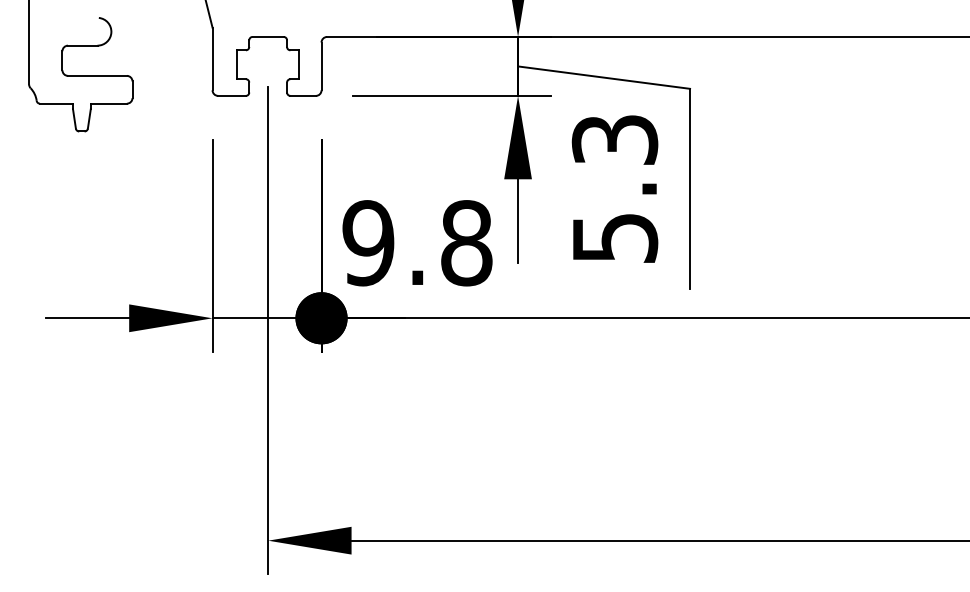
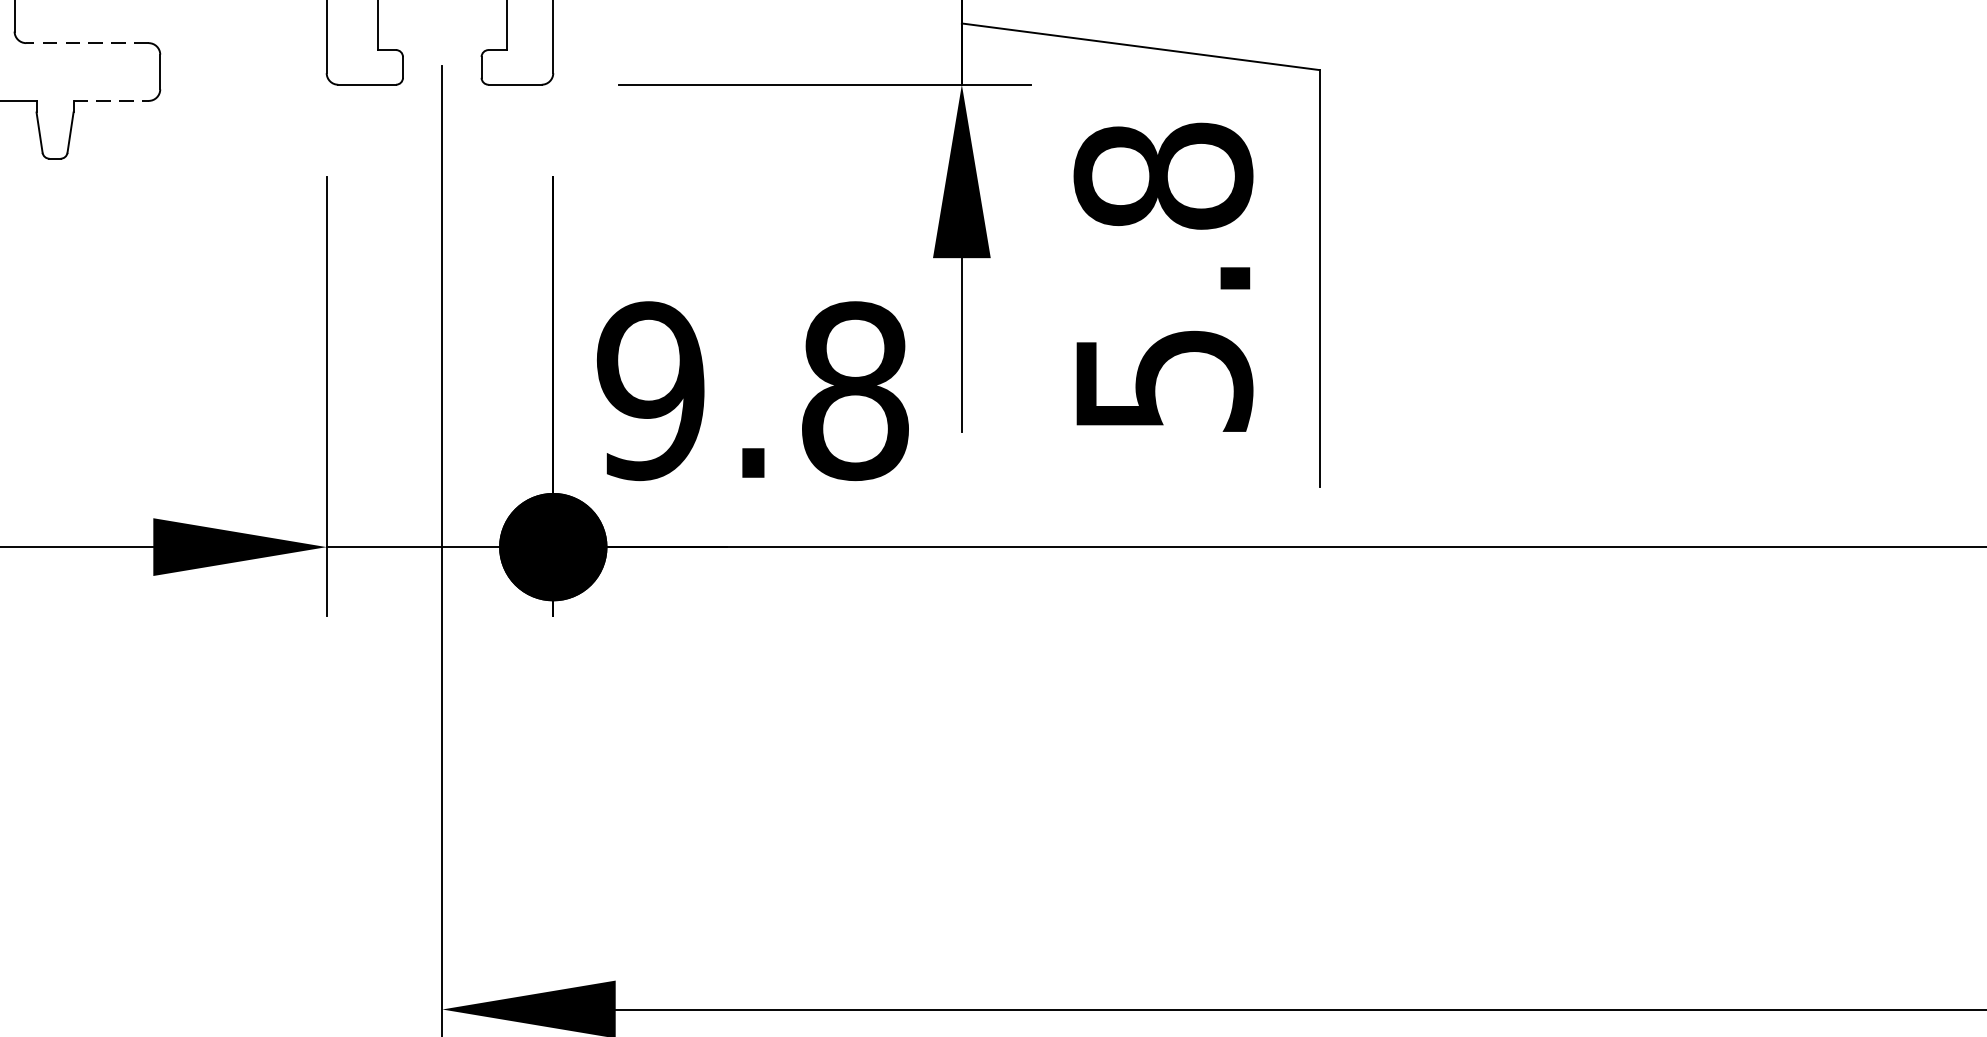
line: (96, 75) -> (85, 42), solid -> dashed
line: (109, 103) -> (112, 100), solid -> dashed
text: (614, 139) -> (1162, 175), 5.3 -> 5.8

